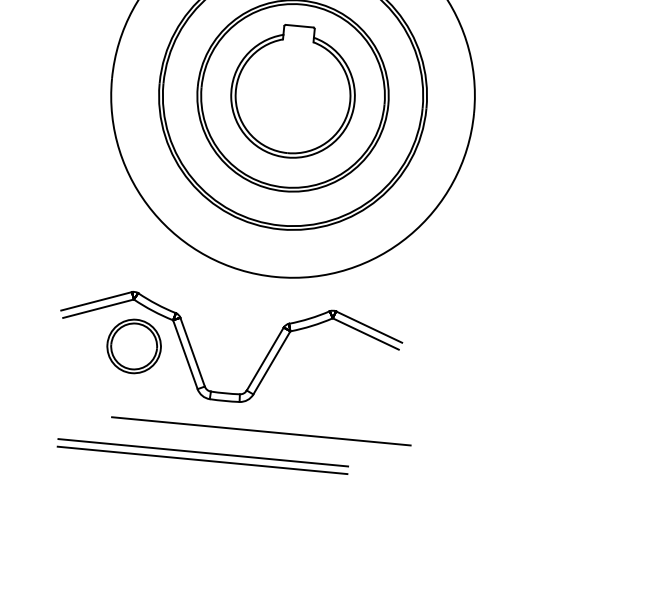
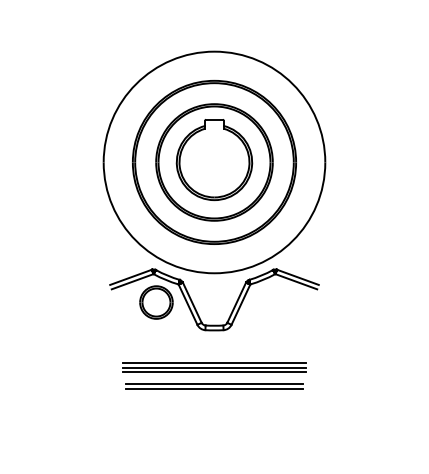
part: (197, 358) -> (195, 306), moved
line: (262, 424) -> (214, 363), added
line: (260, 439) -> (214, 372), added
part: (202, 456) -> (214, 386), moved

